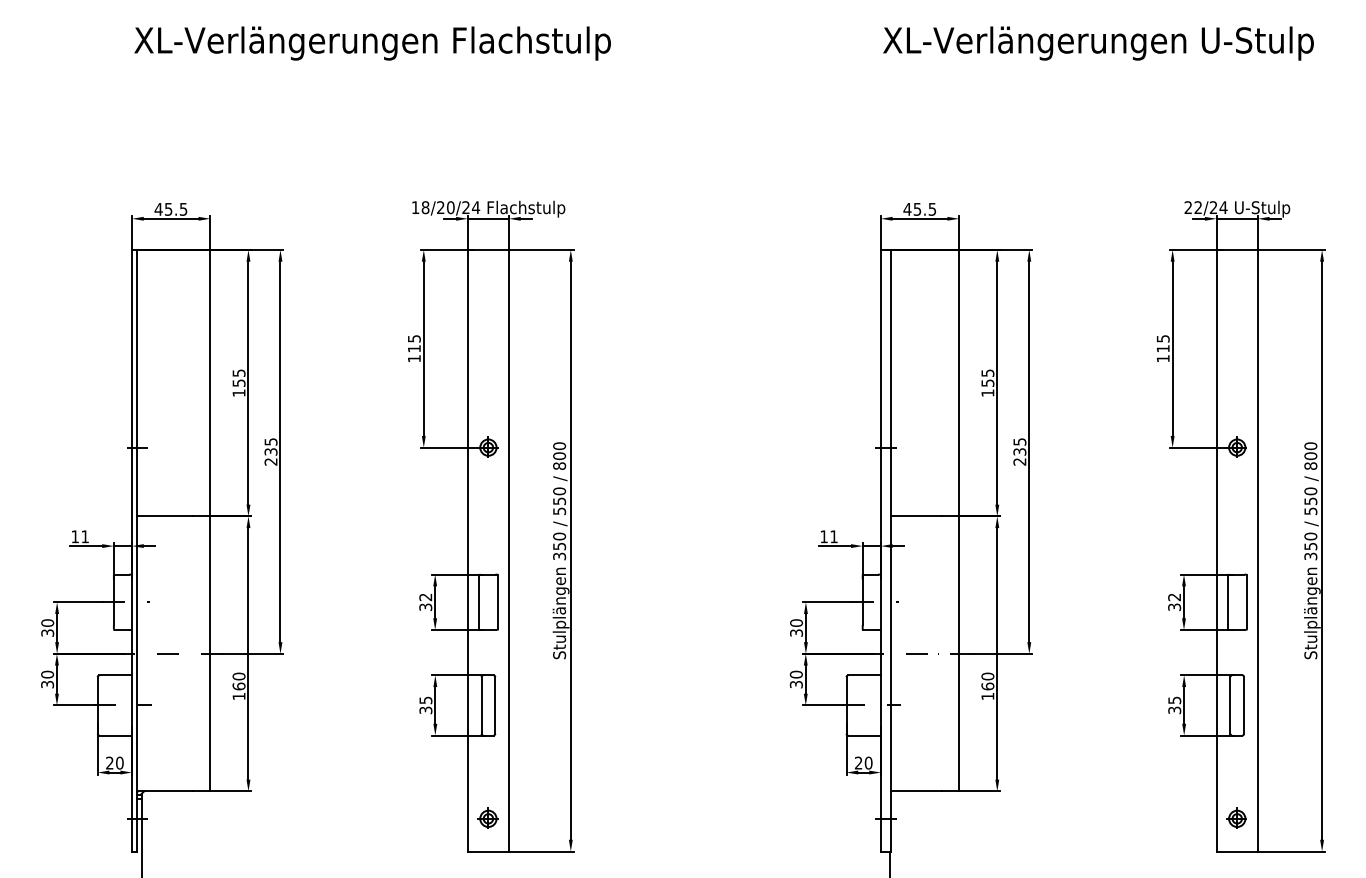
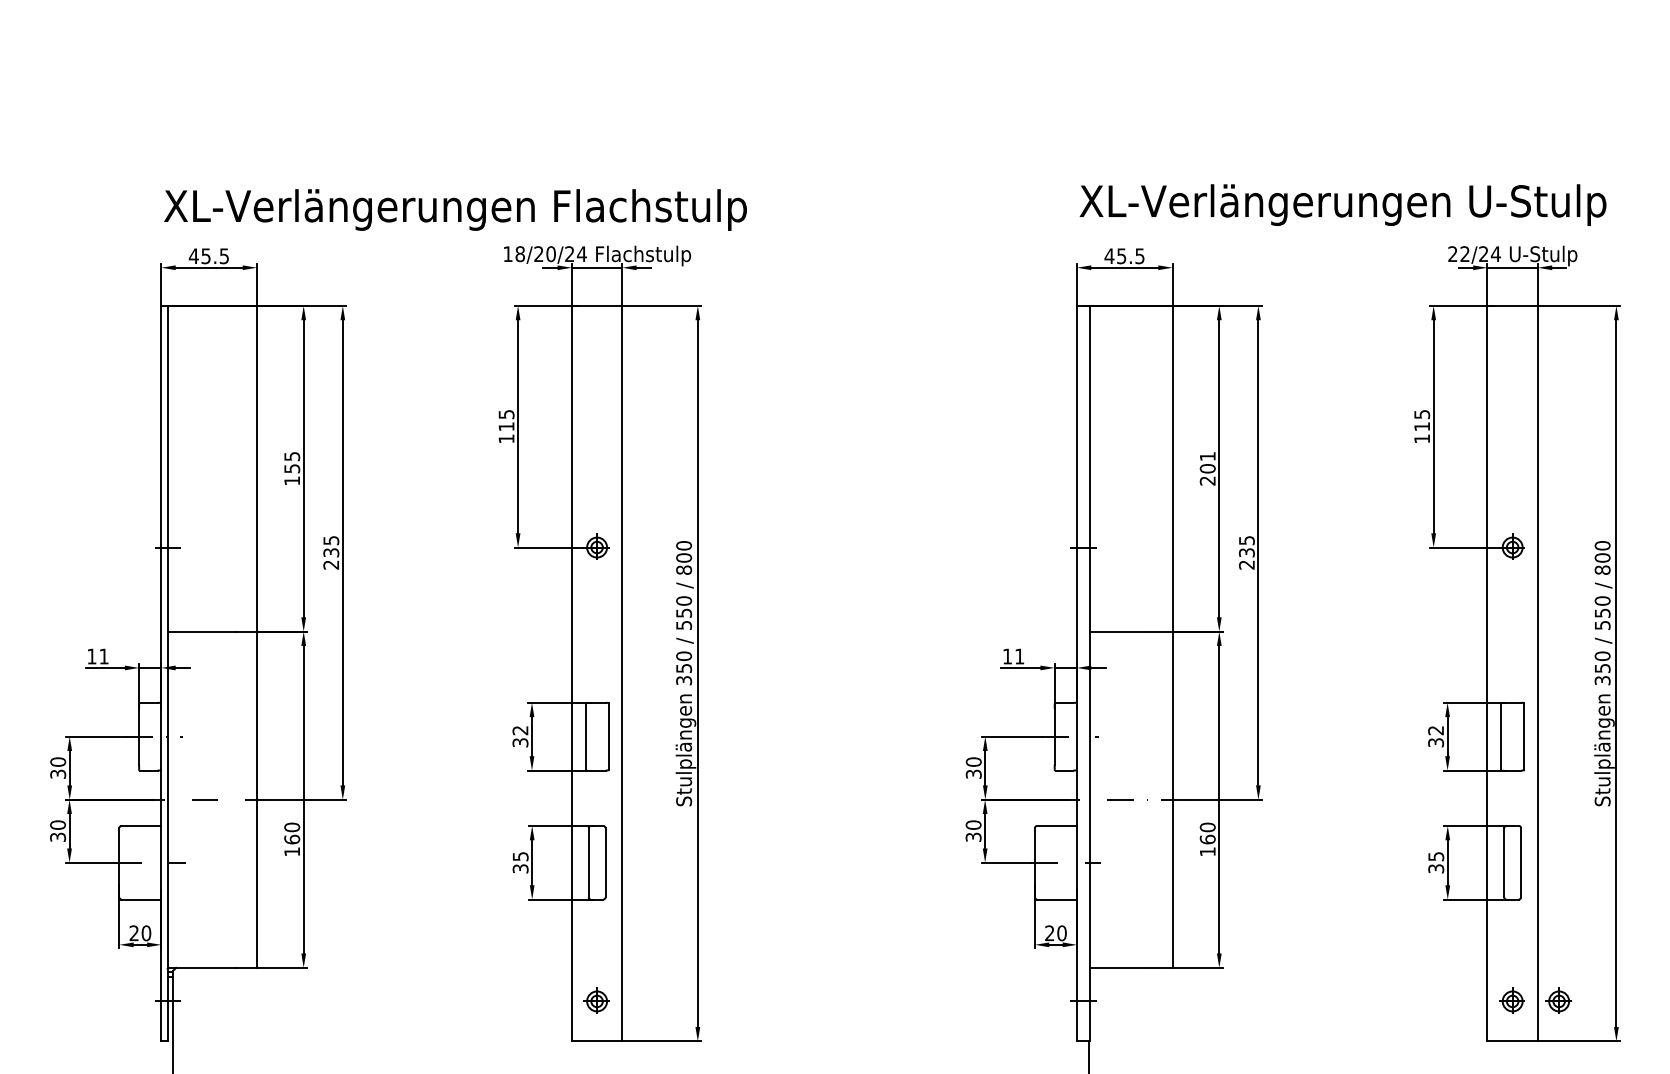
text: (372, 43) -> (455, 209), moved
text: (1098, 43) -> (1343, 205), moved
text: (987, 382) -> (1207, 467), 155 -> 201
part: (1274, 817) -> (1558, 999), added

